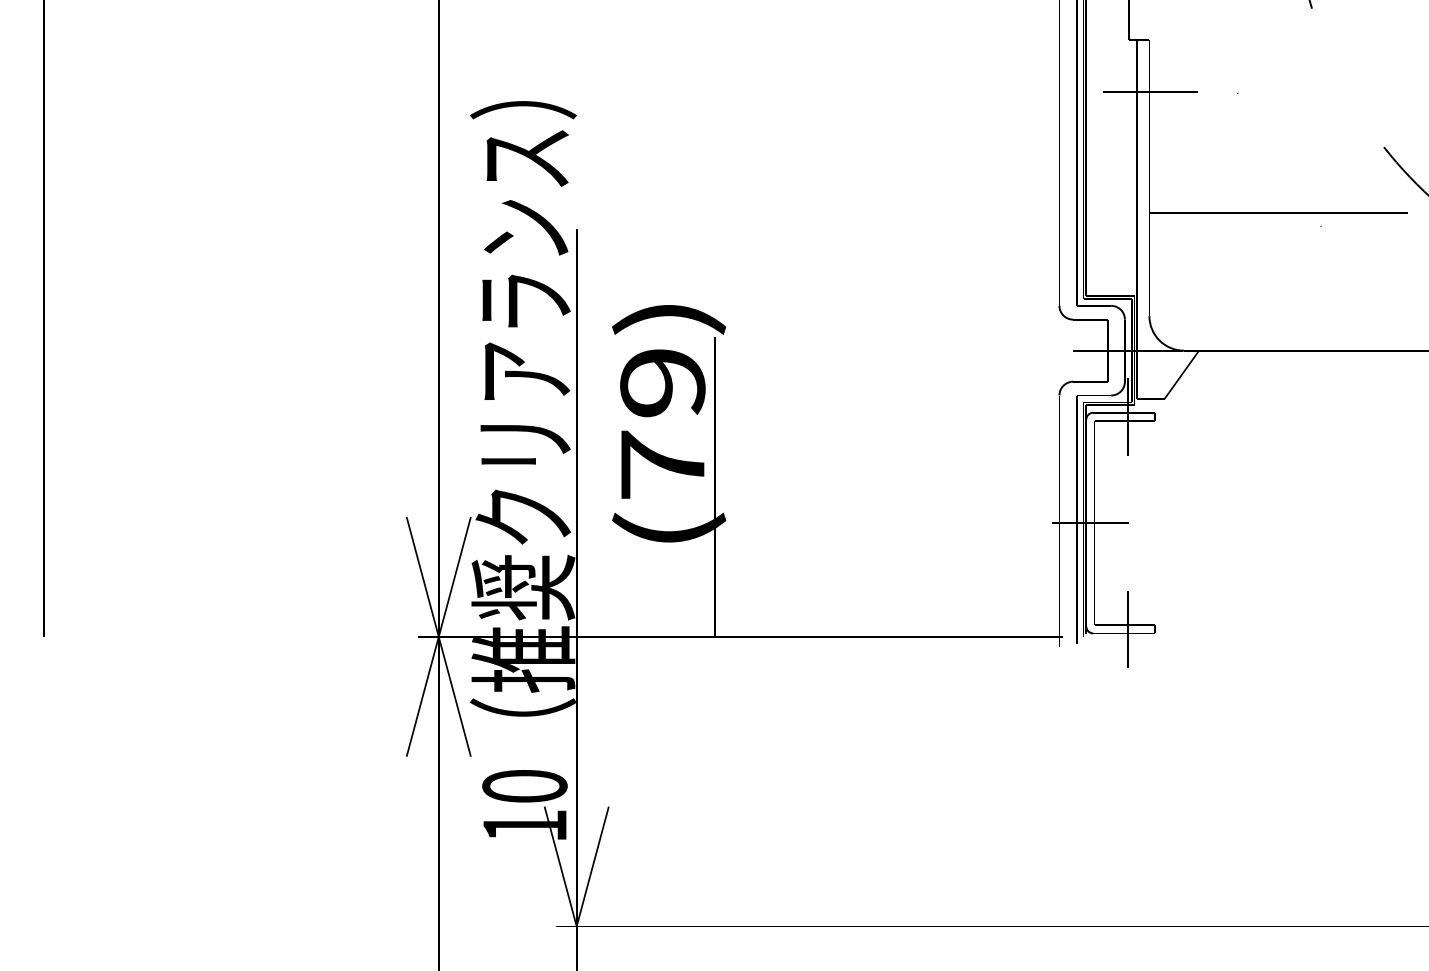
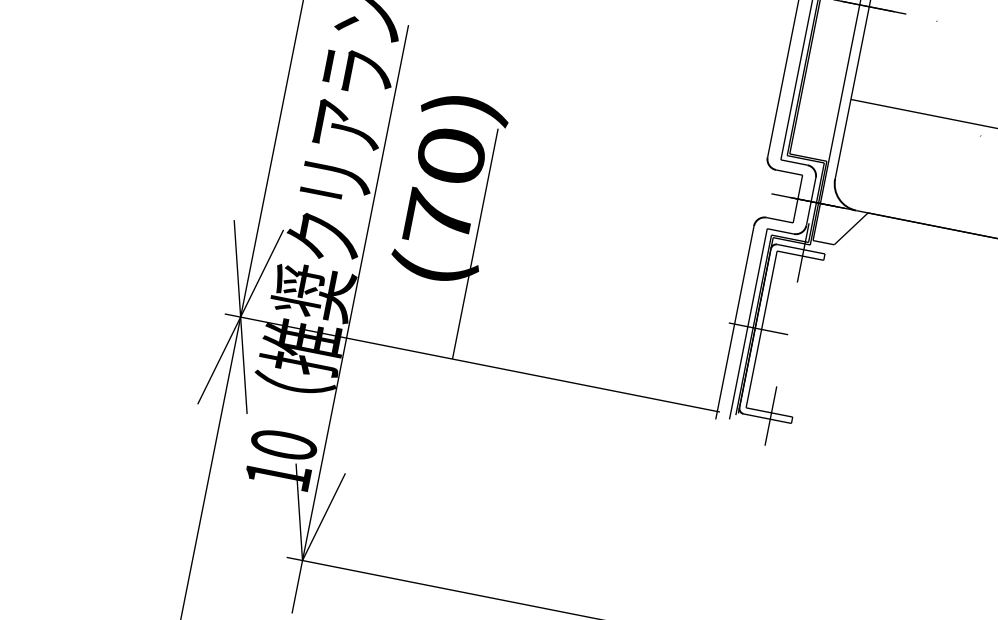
text: (662, 382) -> (451, 155), (79) -> (70)

